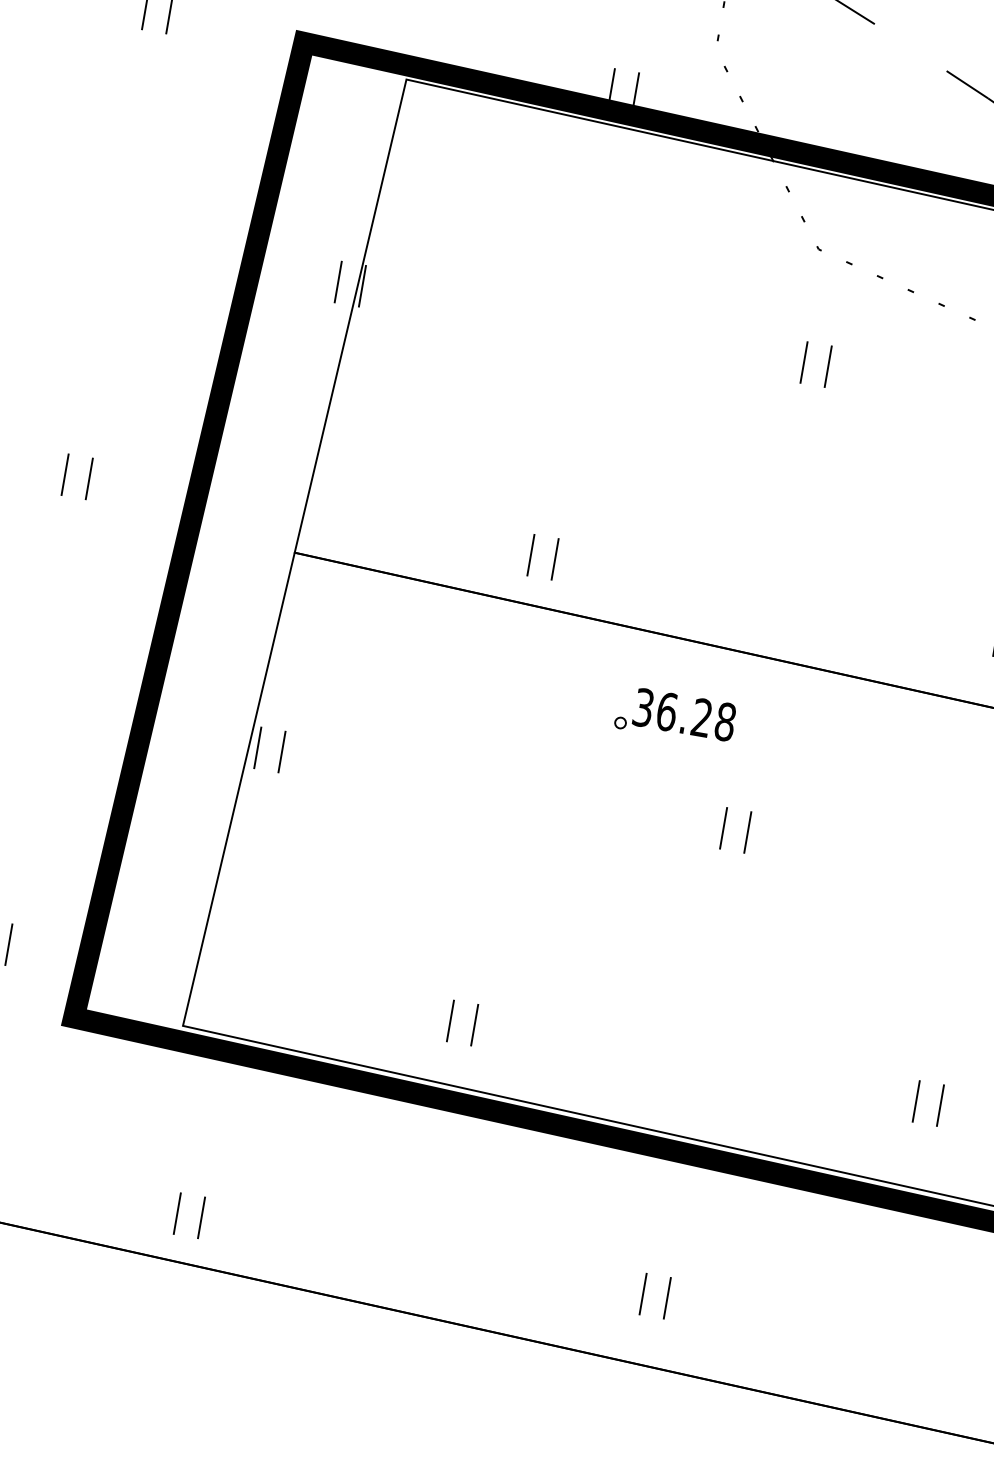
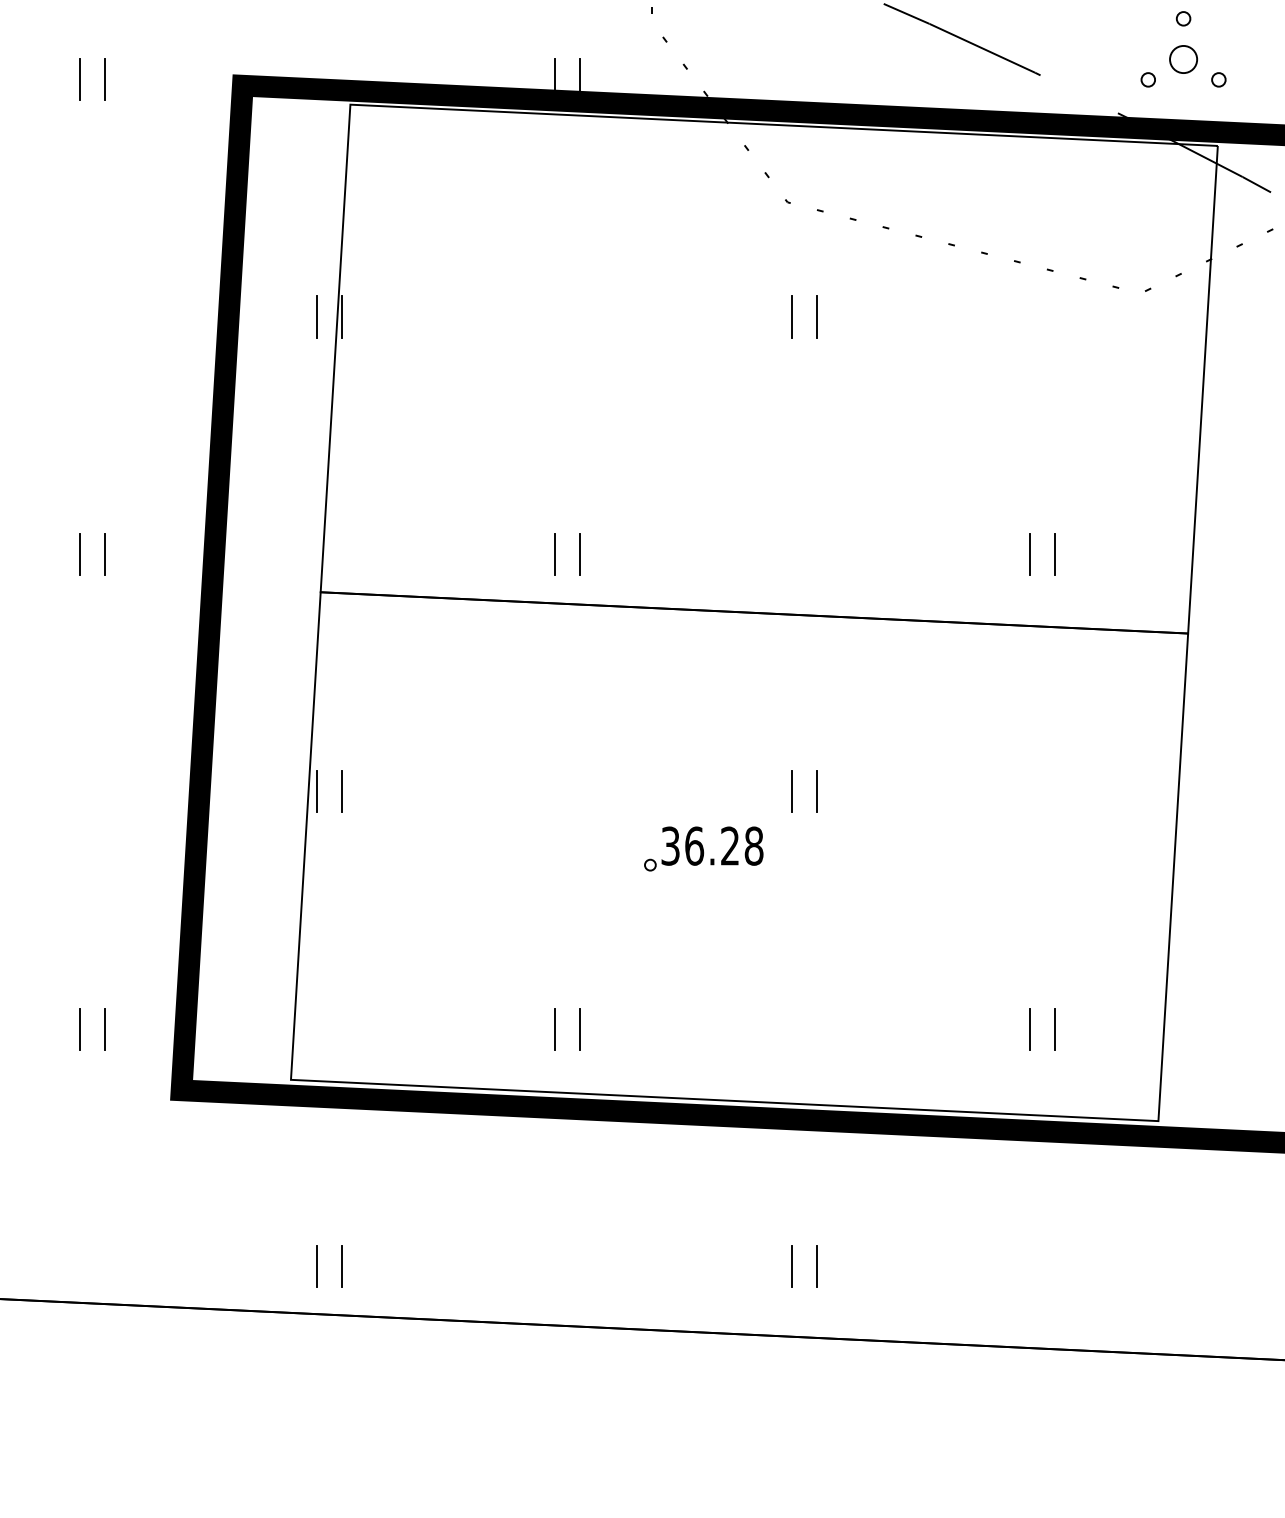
part: (675, 715) -> (703, 848), moved

